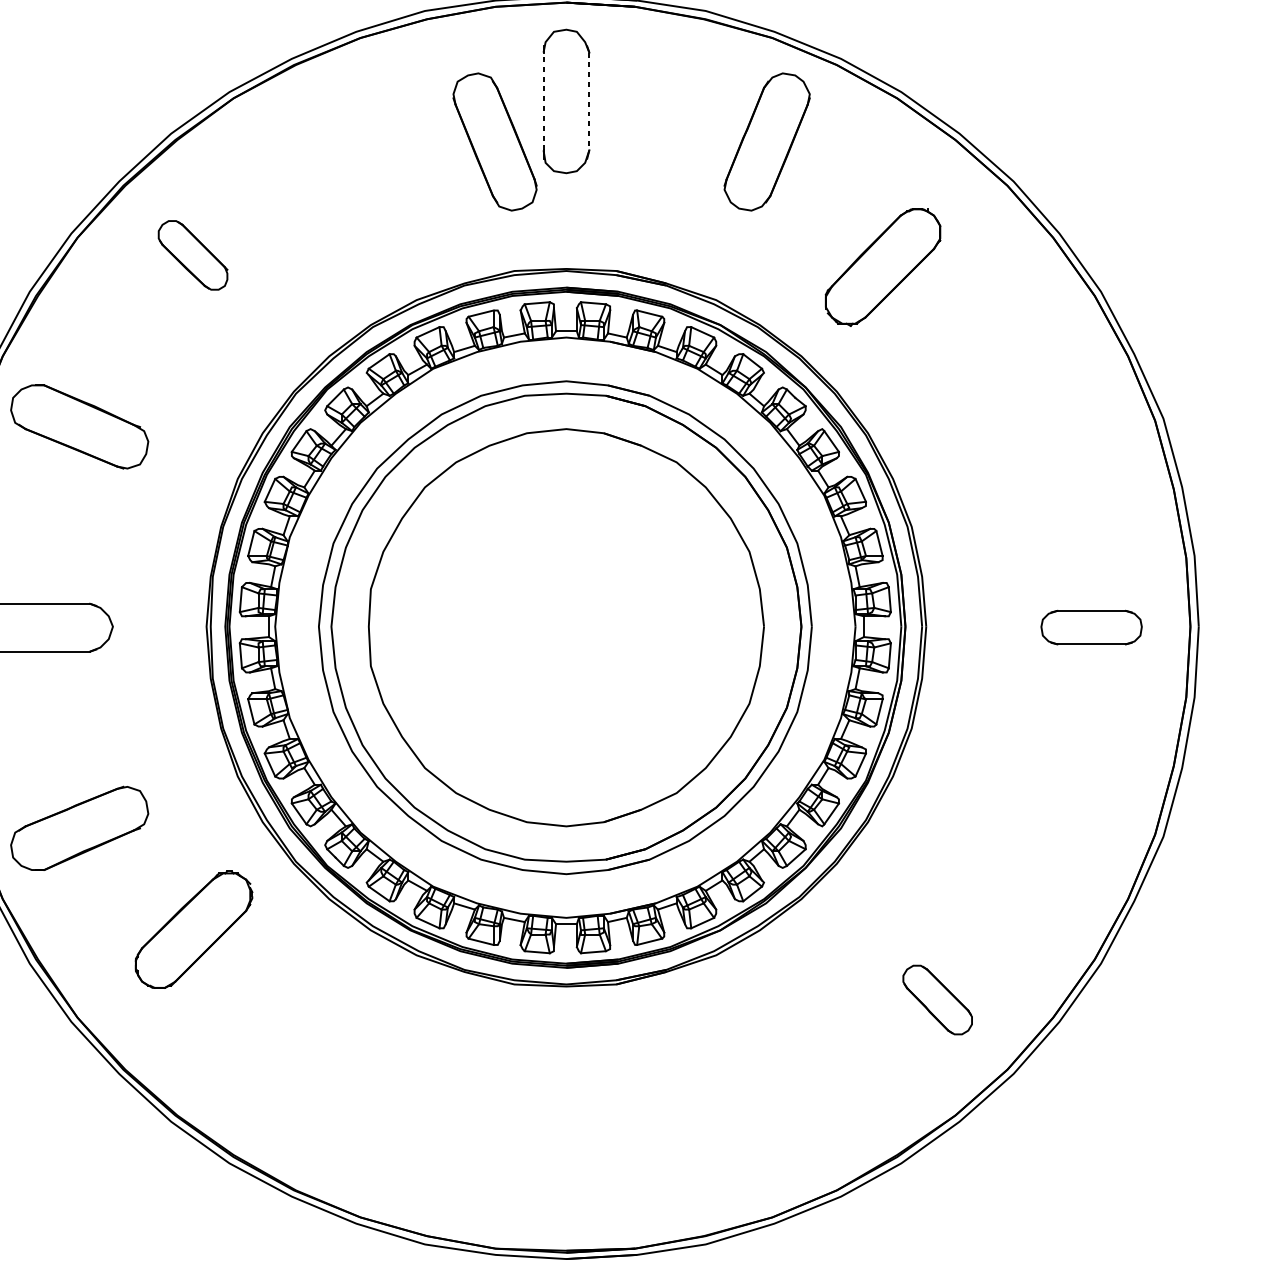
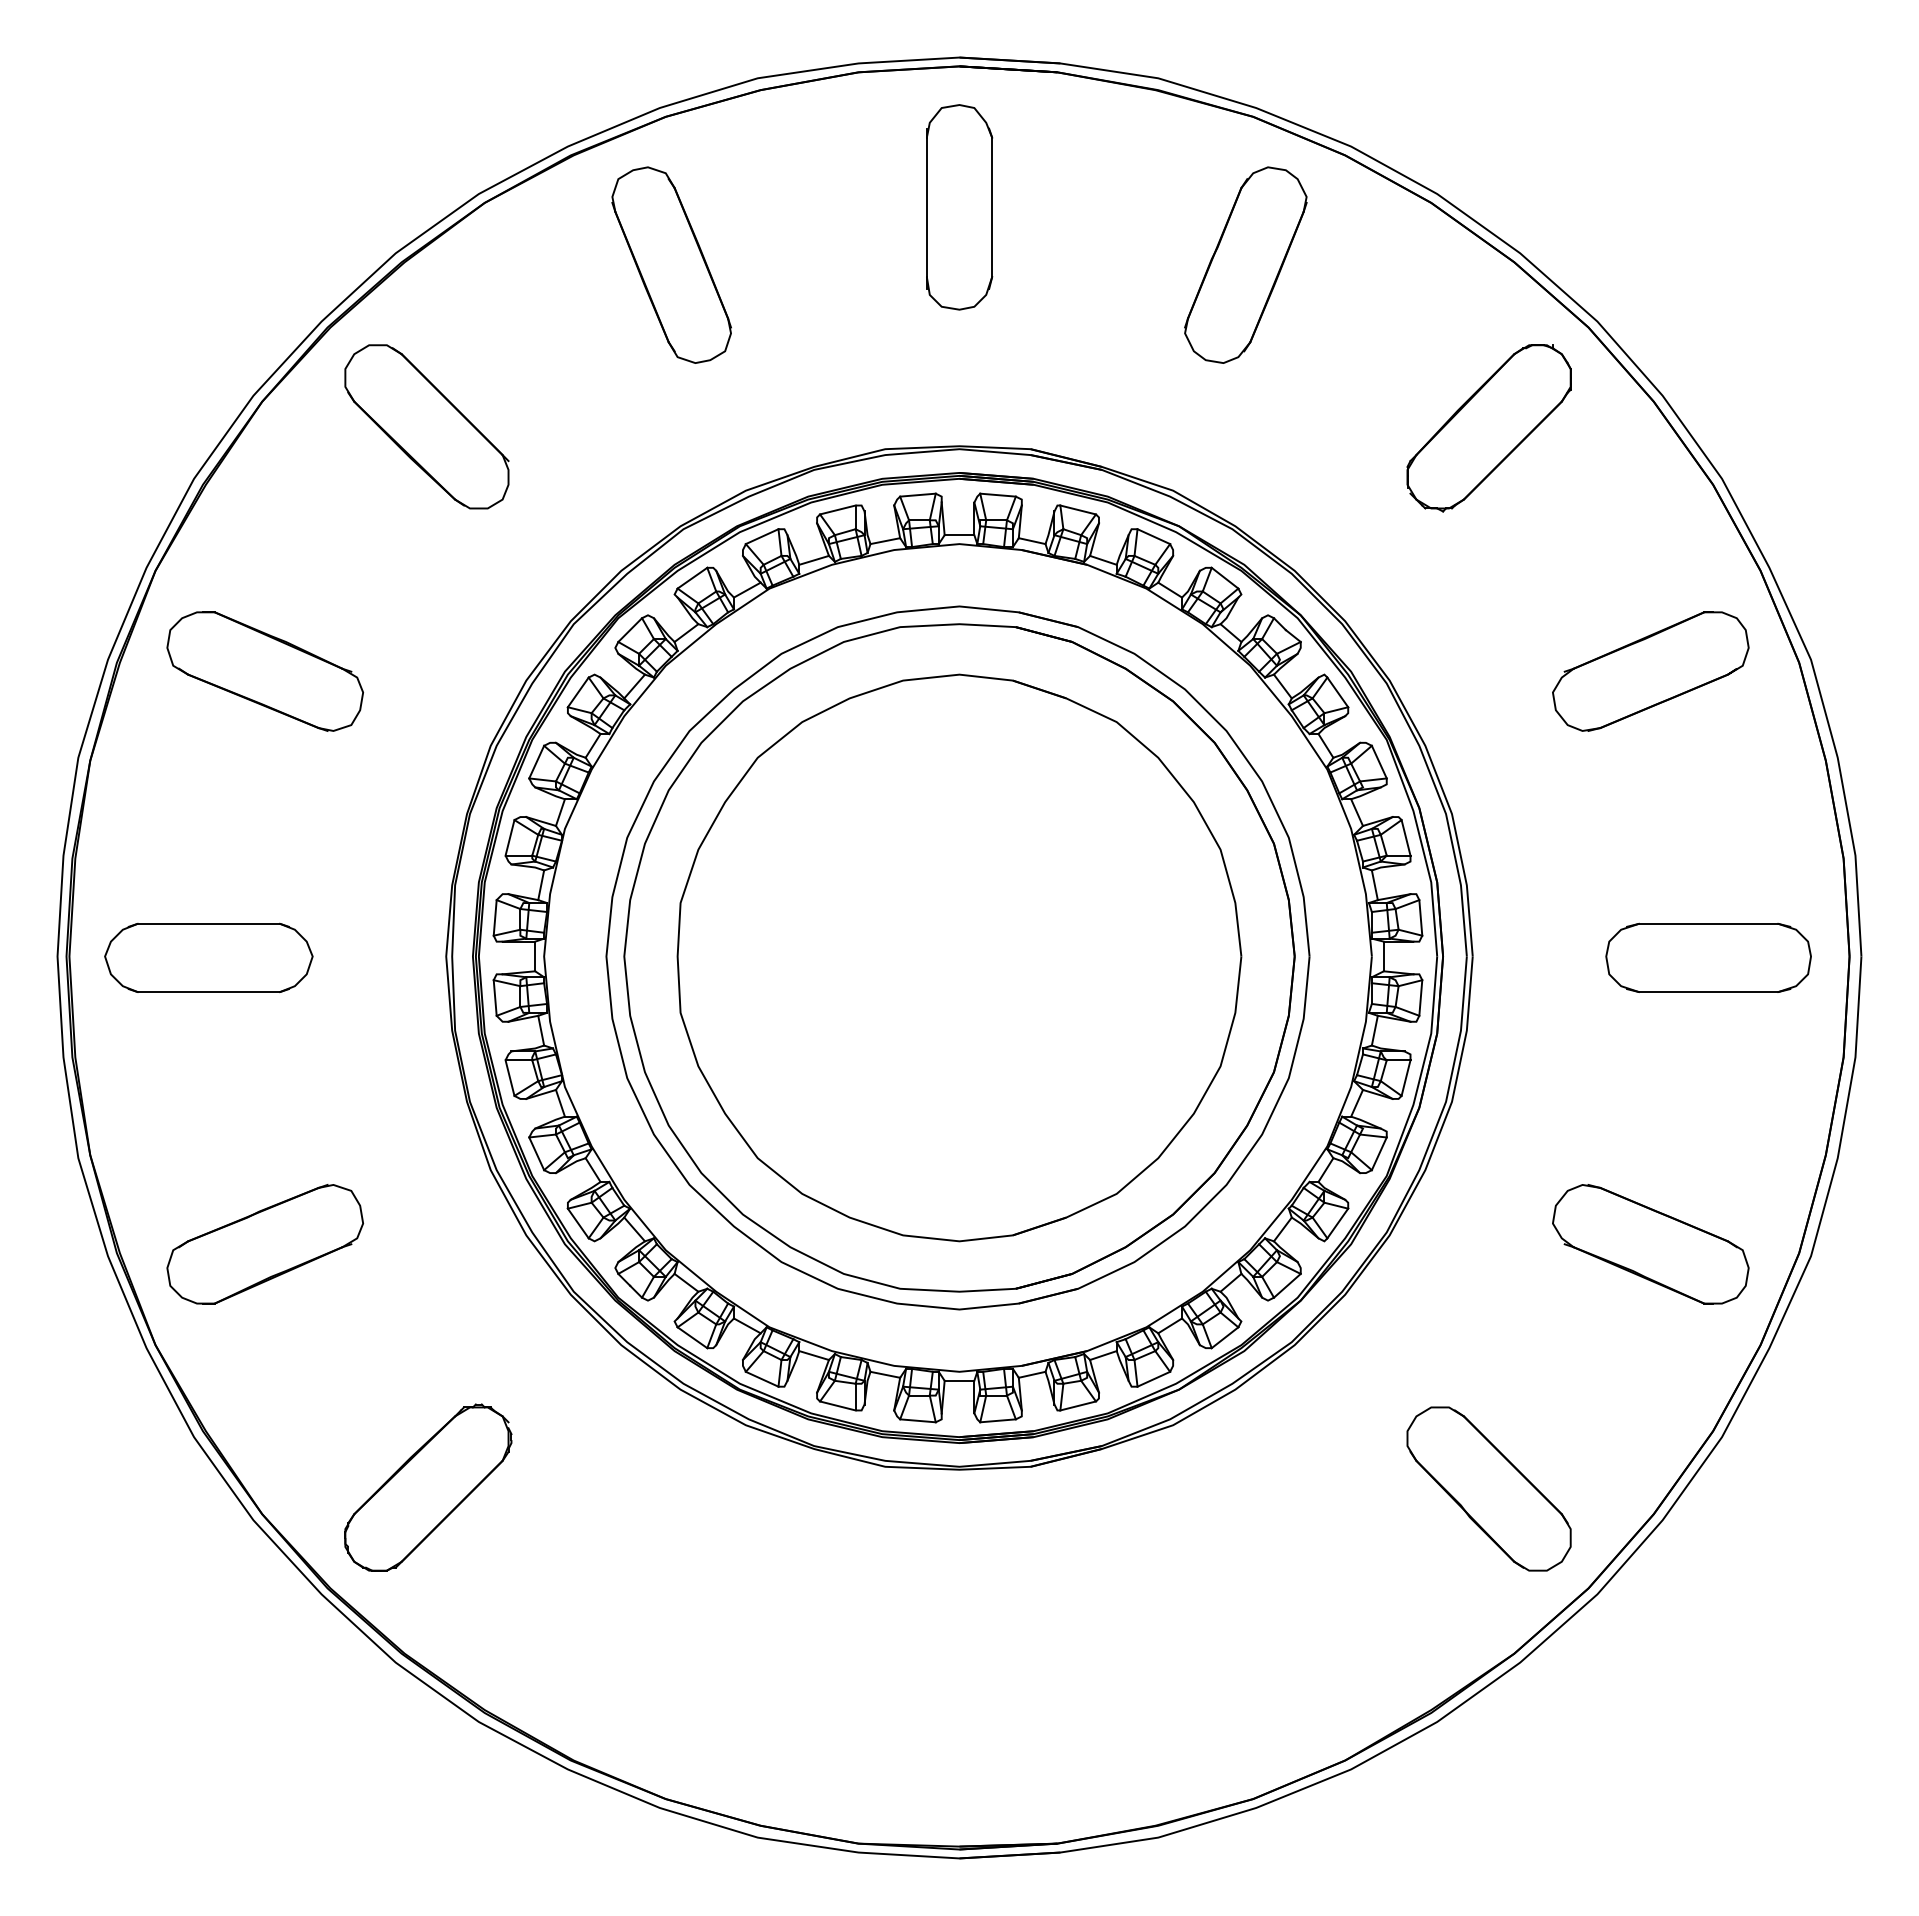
line: (543, 101) -> (926, 207), dashed -> solid
line: (589, 101) -> (992, 207), dashed -> solid
part: (494, 141) -> (671, 264), moved
part: (192, 255) -> (426, 426), size x1.67
part: (882, 267) -> (1488, 428), moved
part: (1050, 426) -> (1650, 671), added
part: (1091, 627) -> (1708, 957), size x1.43
part: (1050, 828) -> (1650, 1244), added
part: (194, 929) -> (428, 1487), moved
part: (937, 999) -> (1488, 1488), size x1.67

